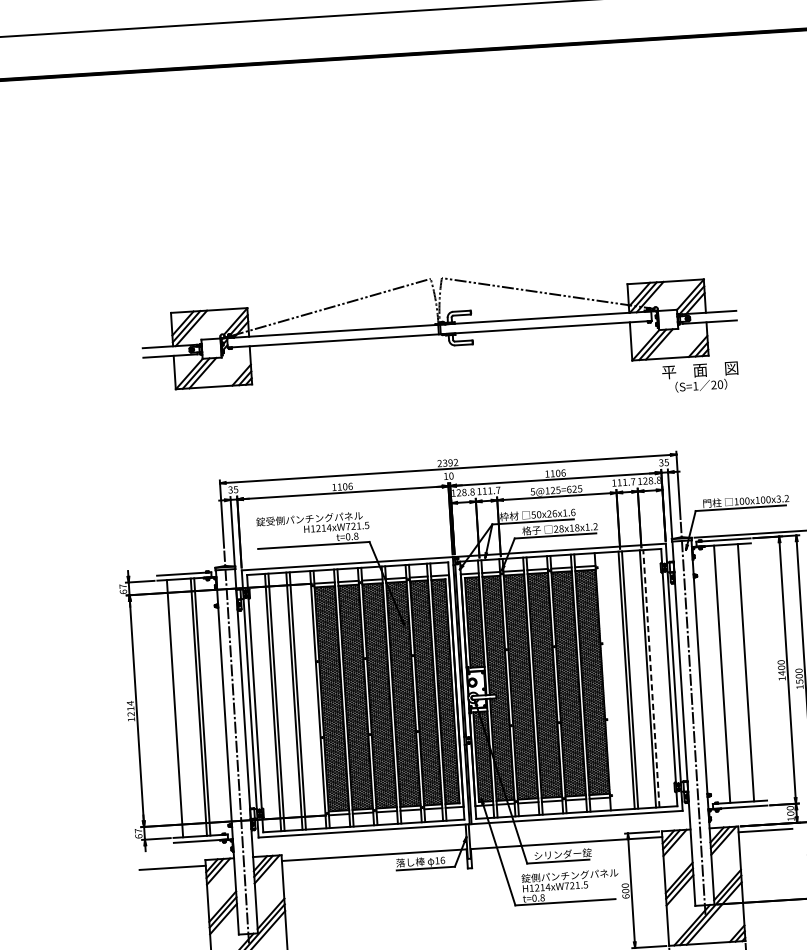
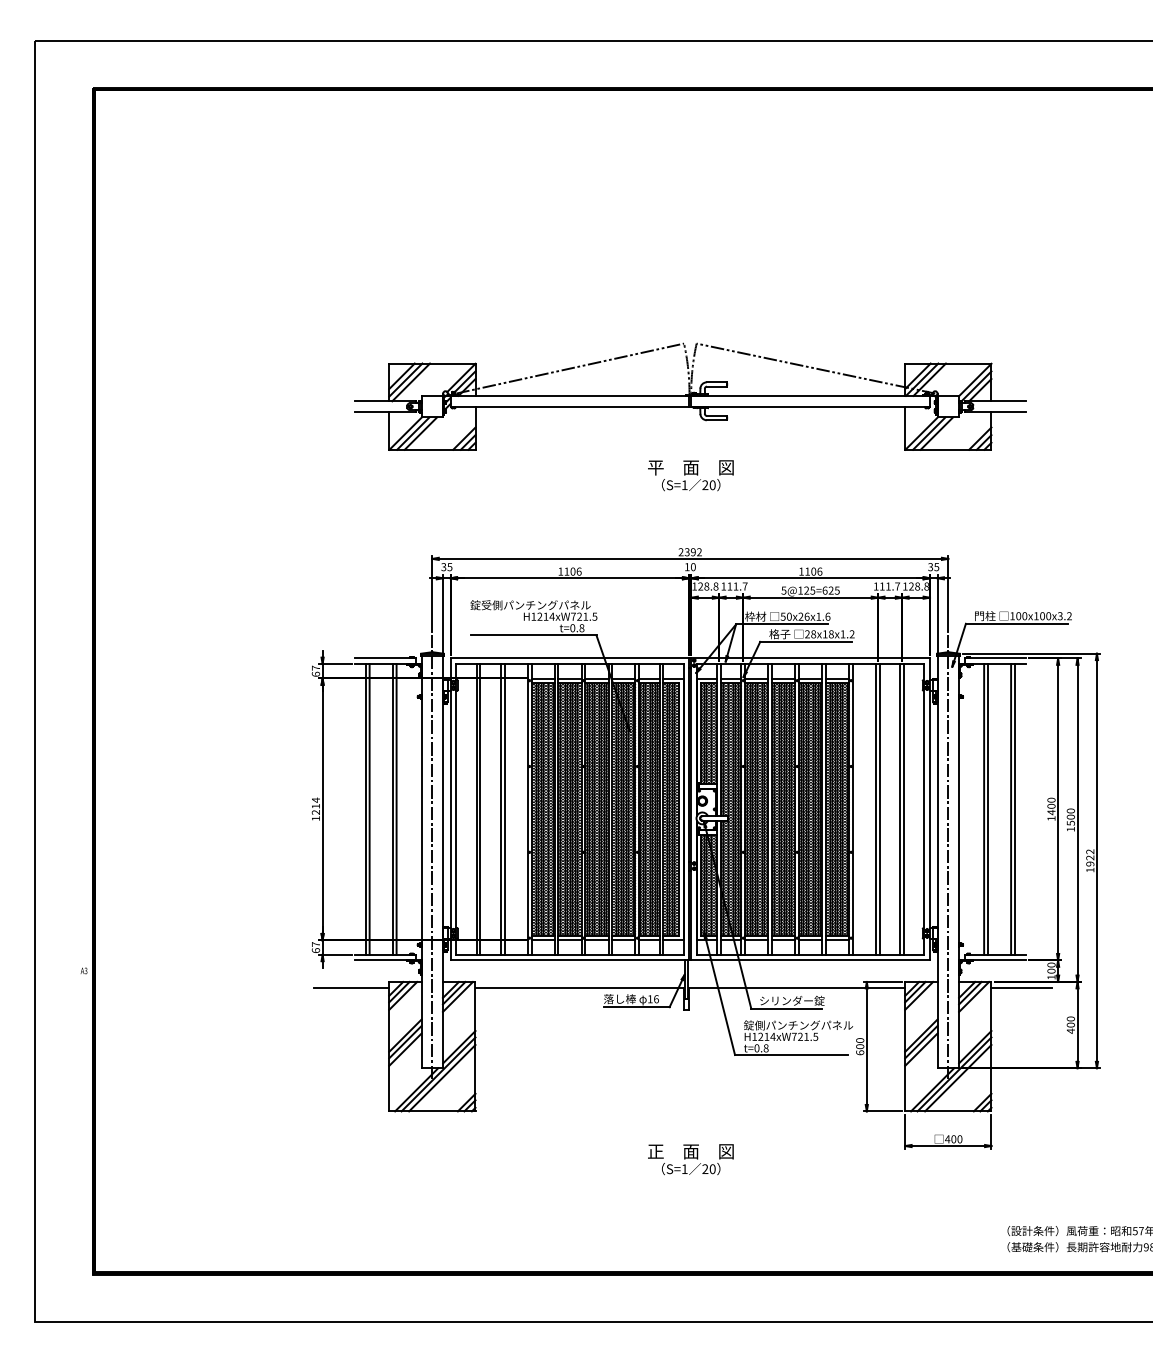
text: (700, 377) -> (690, 475), moved
line: (749, 672) -> (1014, 809), added
line: (726, 674) -> (988, 809), added
line: (651, 677) -> (904, 808), dashed -> solid
line: (606, 681) -> (853, 809), added
line: (178, 708) -> (369, 809), added

